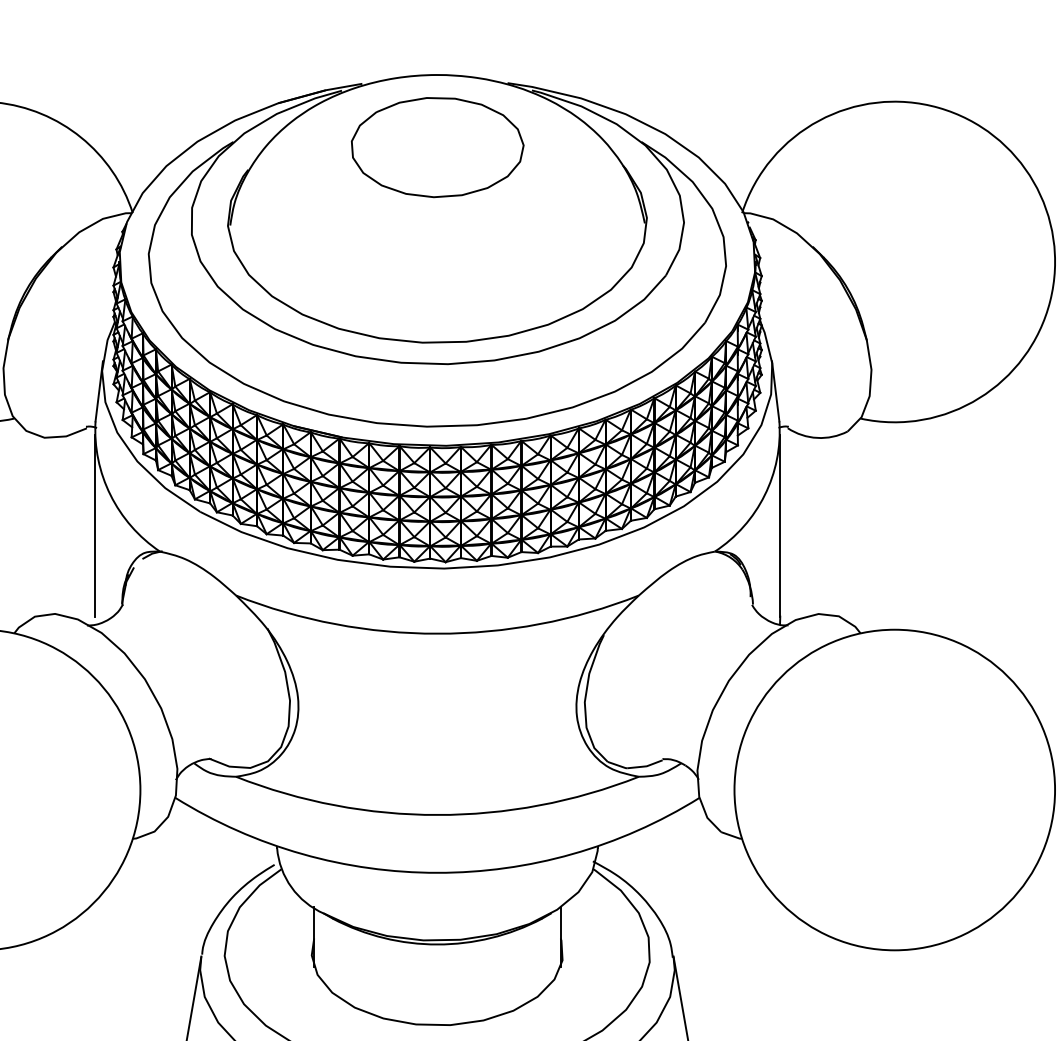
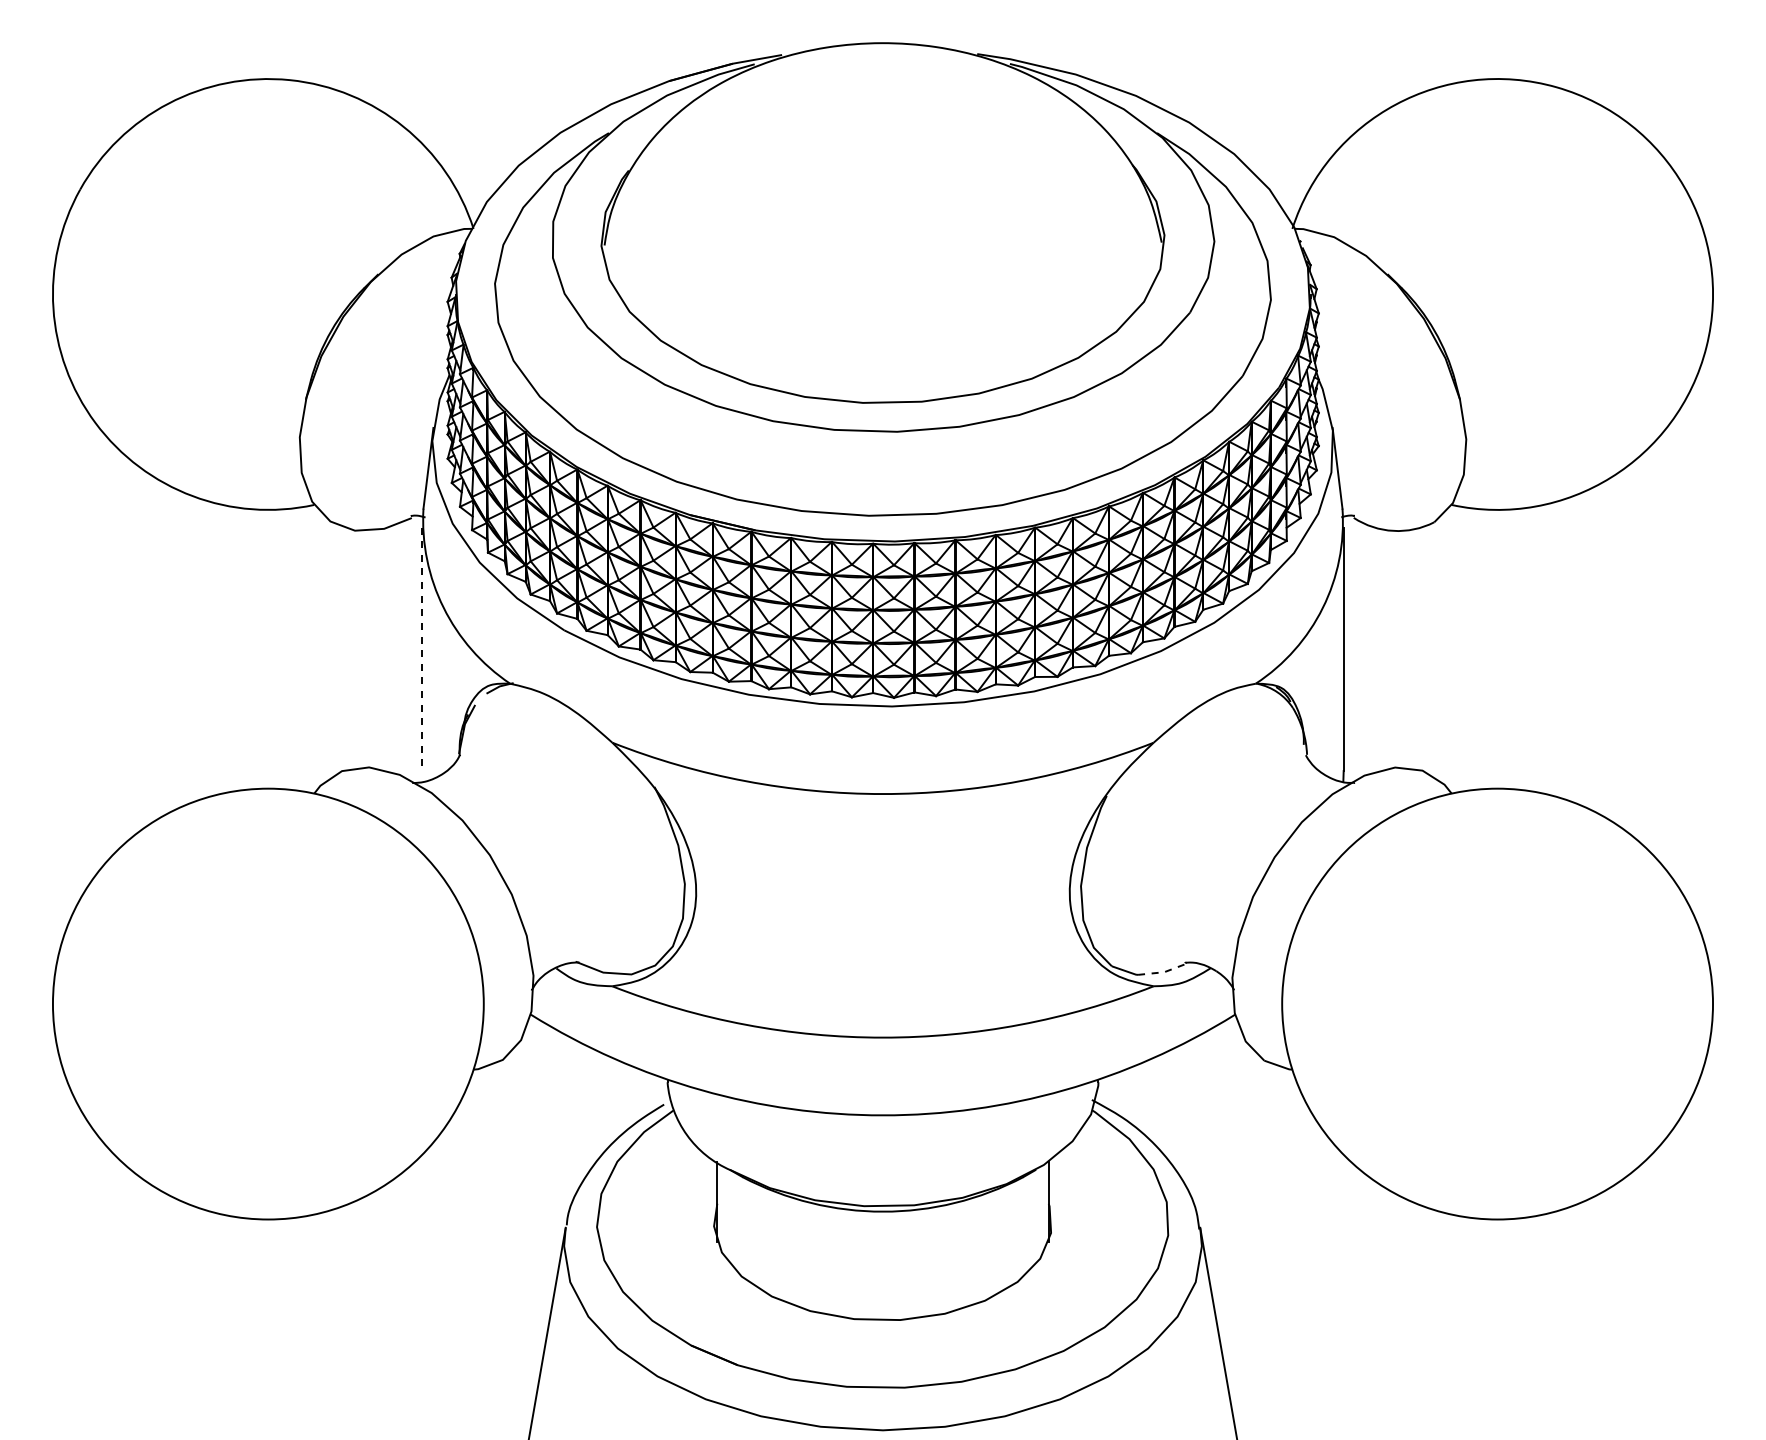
part: (437, 147) -> (883, 140), removed
line: (94, 526) -> (422, 649), solid -> dashed
line: (646, 766) -> (1163, 972), solid -> dashed

